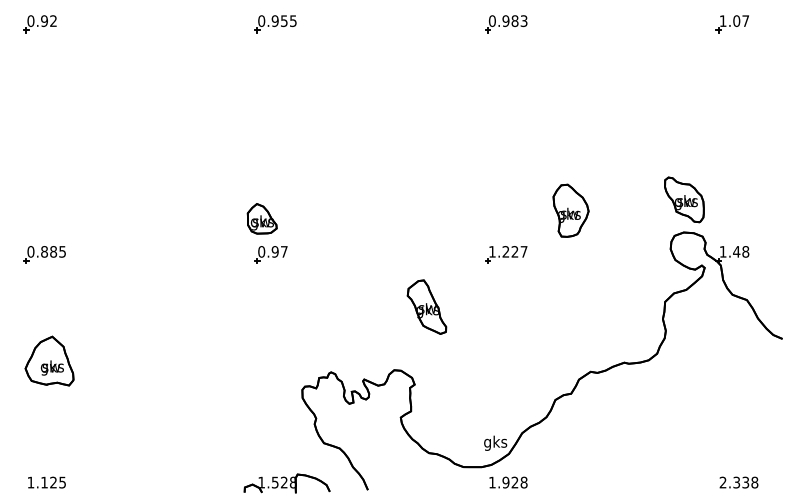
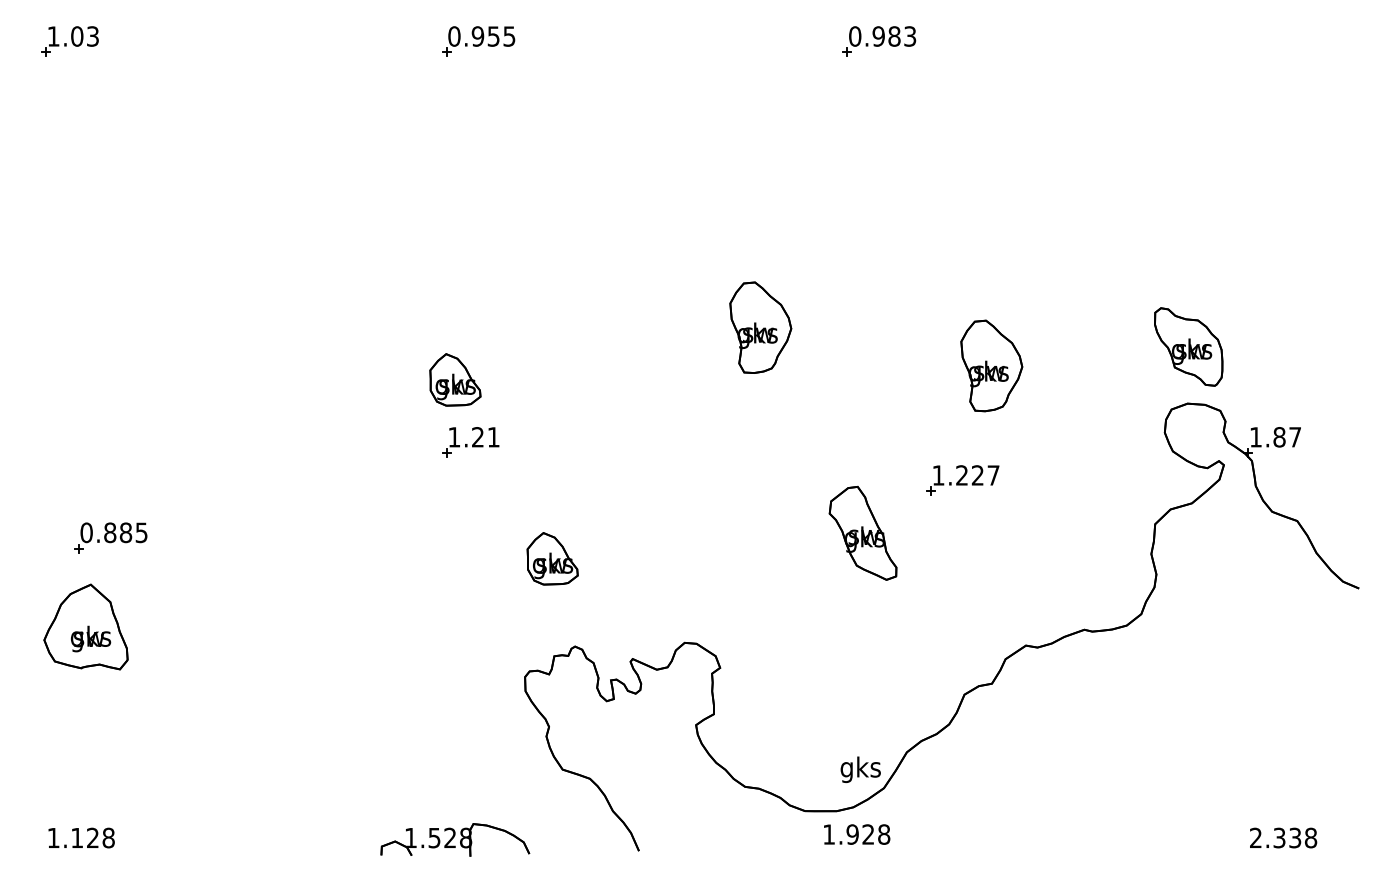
text: (41, 21) -> (71, 37), 0.92 -> 1.03
part: (731, 24) -> (1270, 42), removed
part: (437, 188) -> (759, 327), added
text: (272, 251) -> (473, 436), 0.97 -> 1.21
text: (741, 251) -> (1287, 436), 1.48 -> 1.87
part: (44, 254) -> (110, 537), moved
part: (506, 254) -> (963, 480), moved
part: (426, 306) -> (862, 532), moved
part: (317, 321) -> (551, 558), added
text: (62, 482) -> (108, 837), 1.125 -> 1.128
text: (508, 482) -> (857, 834), moved
part: (286, 483) -> (454, 839), moved

